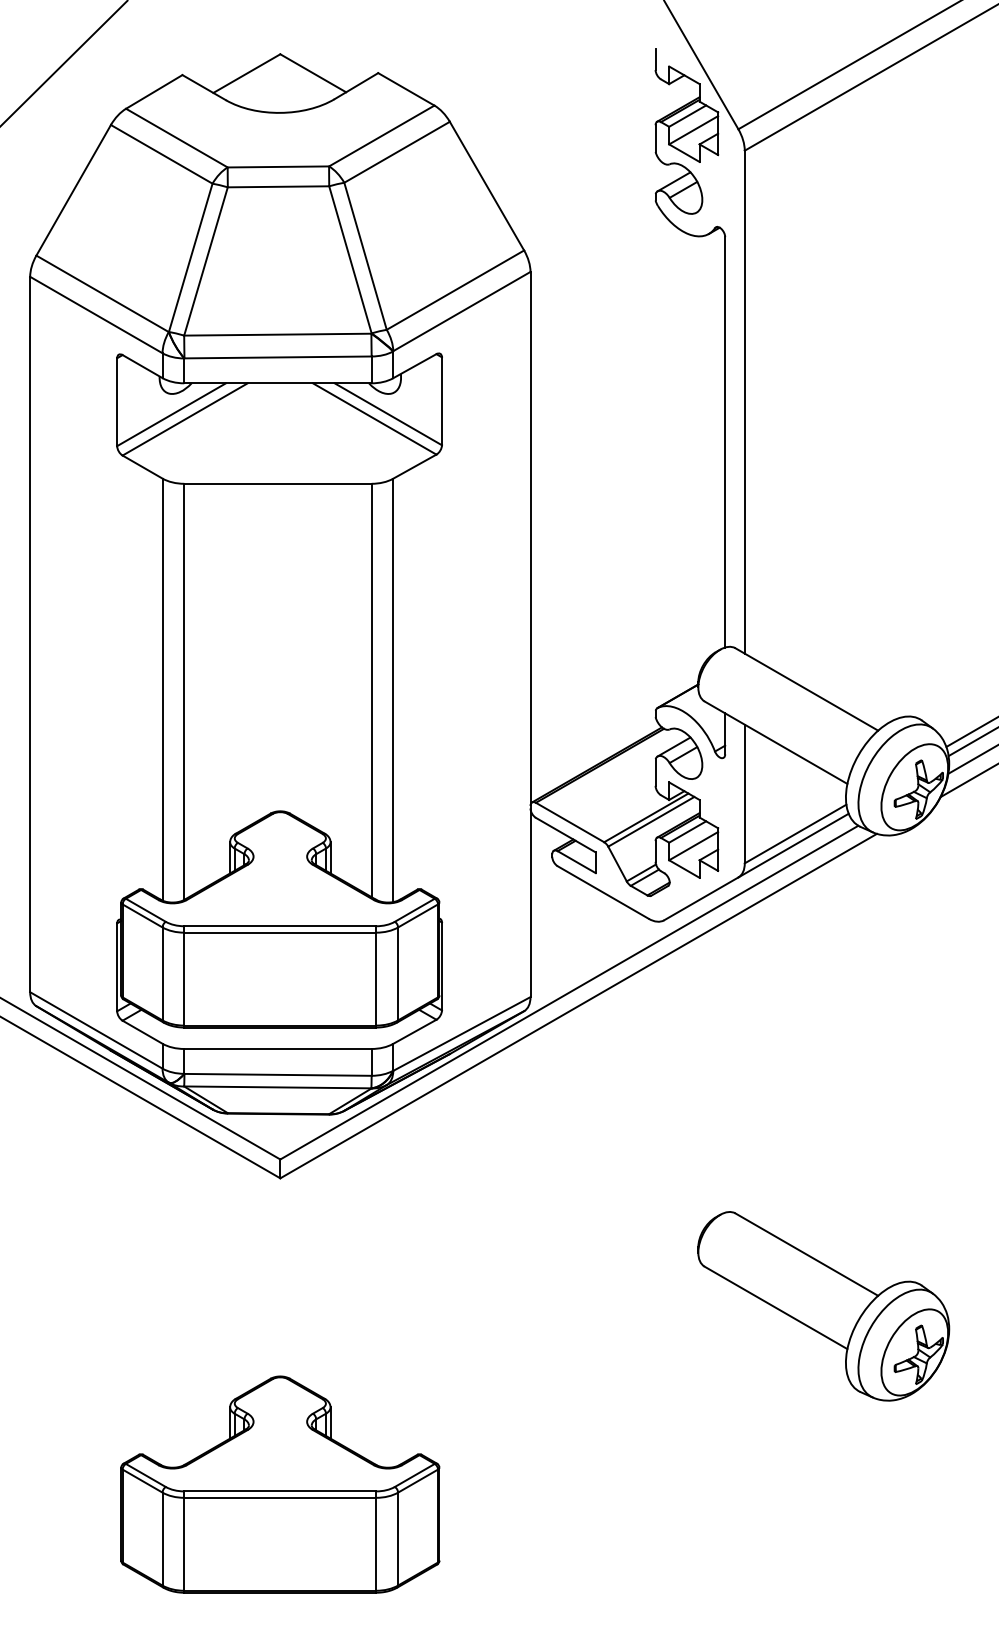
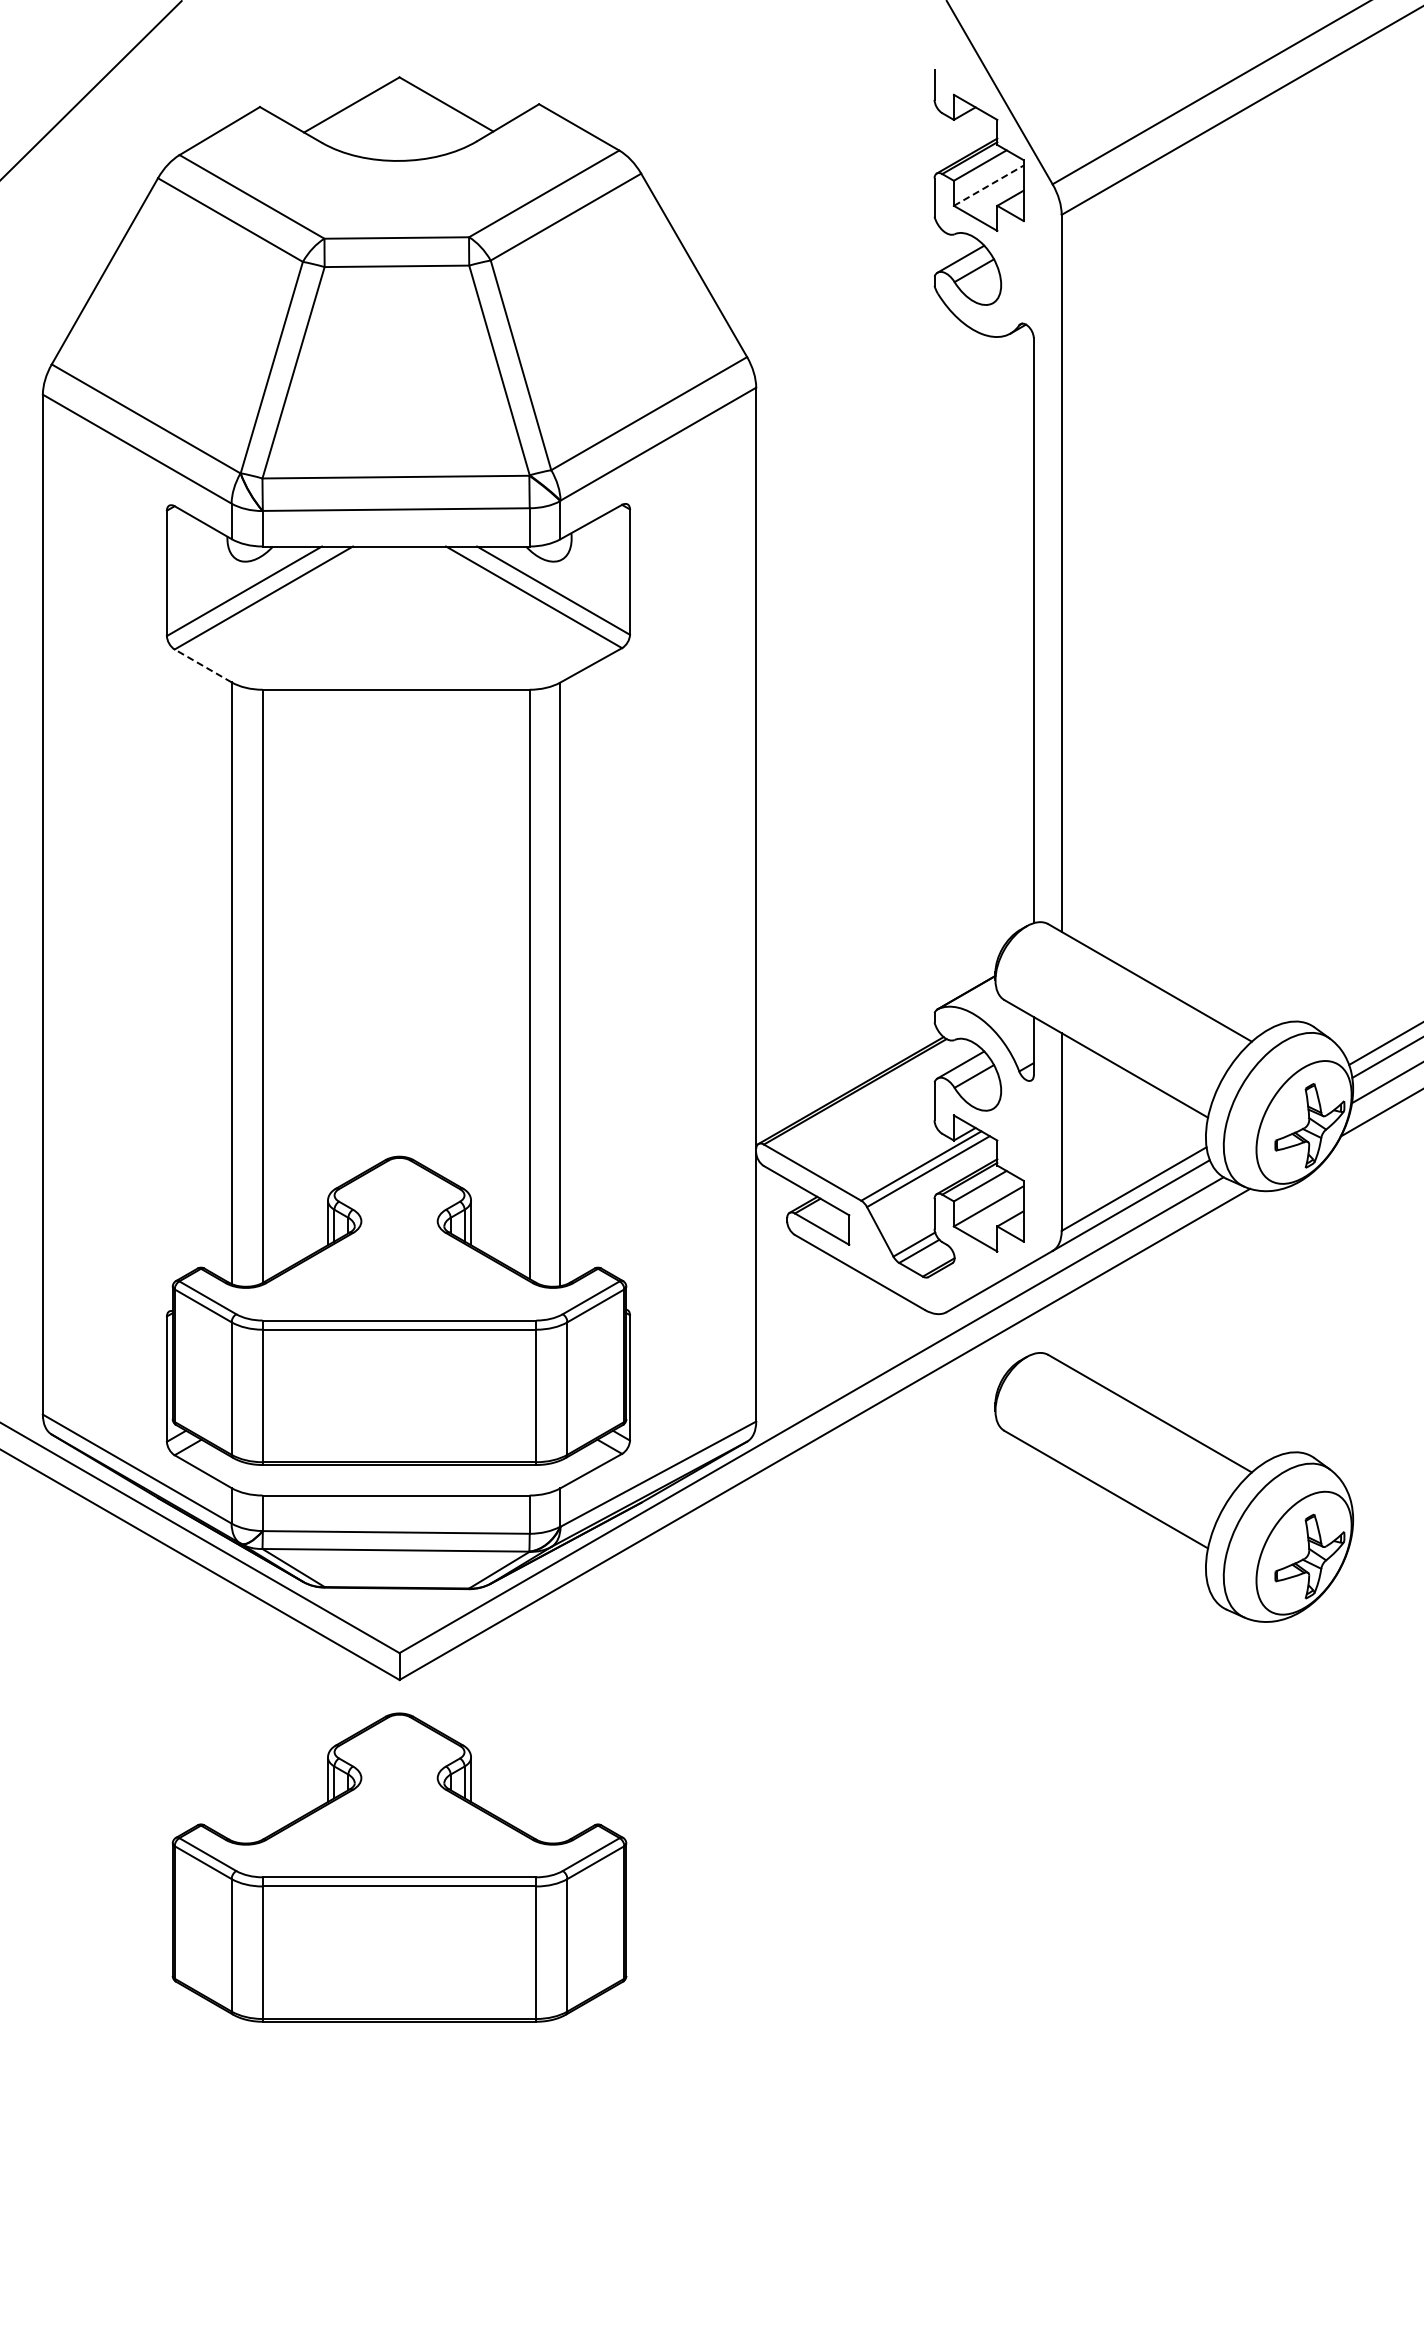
line: (694, 130) -> (989, 185), solid -> dashed
line: (142, 466) -> (203, 665), solid -> dashed
part: (823, 1306) -> (1174, 1487), moved
part: (280, 1484) -> (399, 1867), moved

